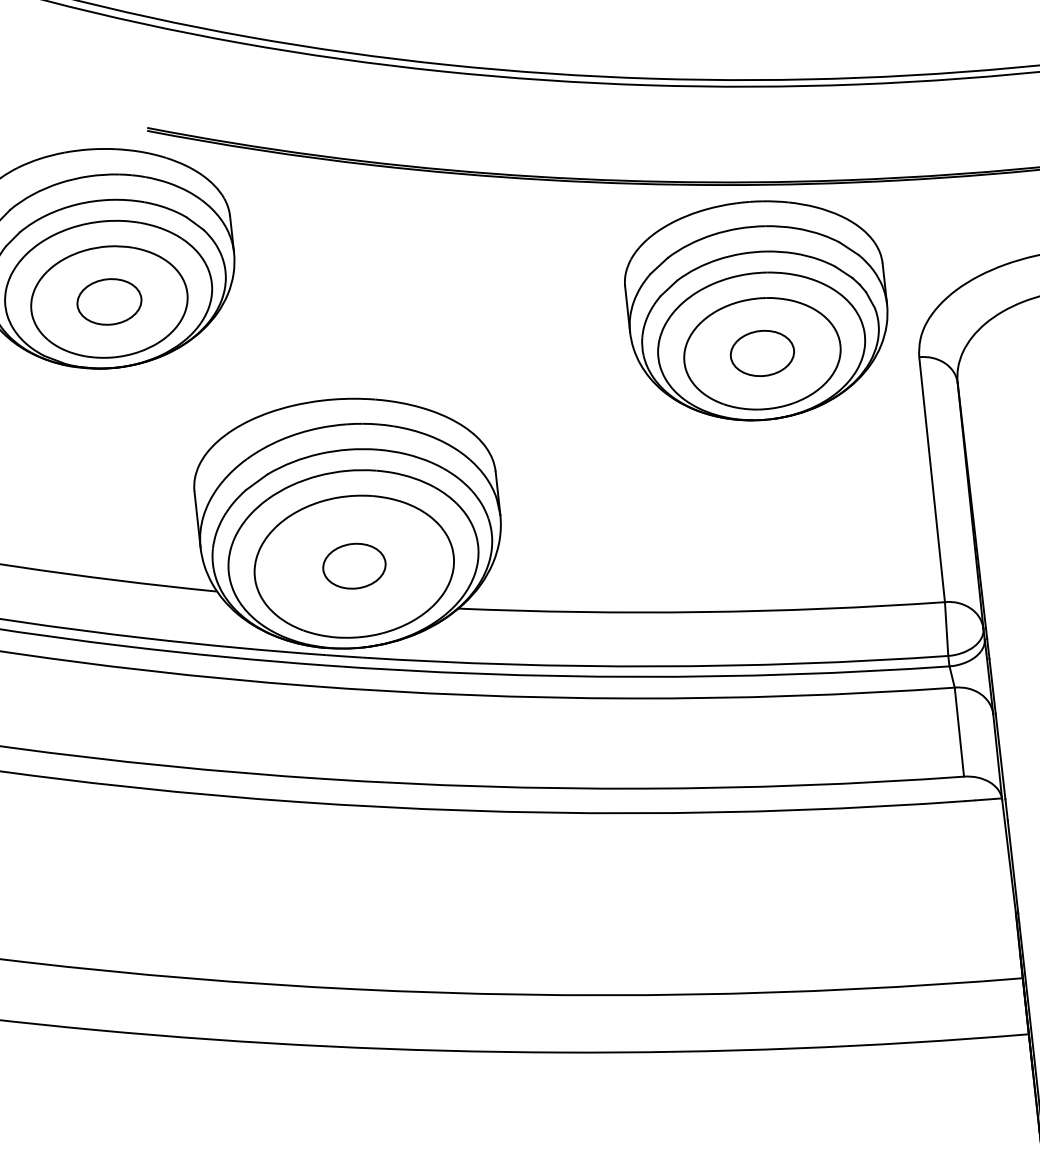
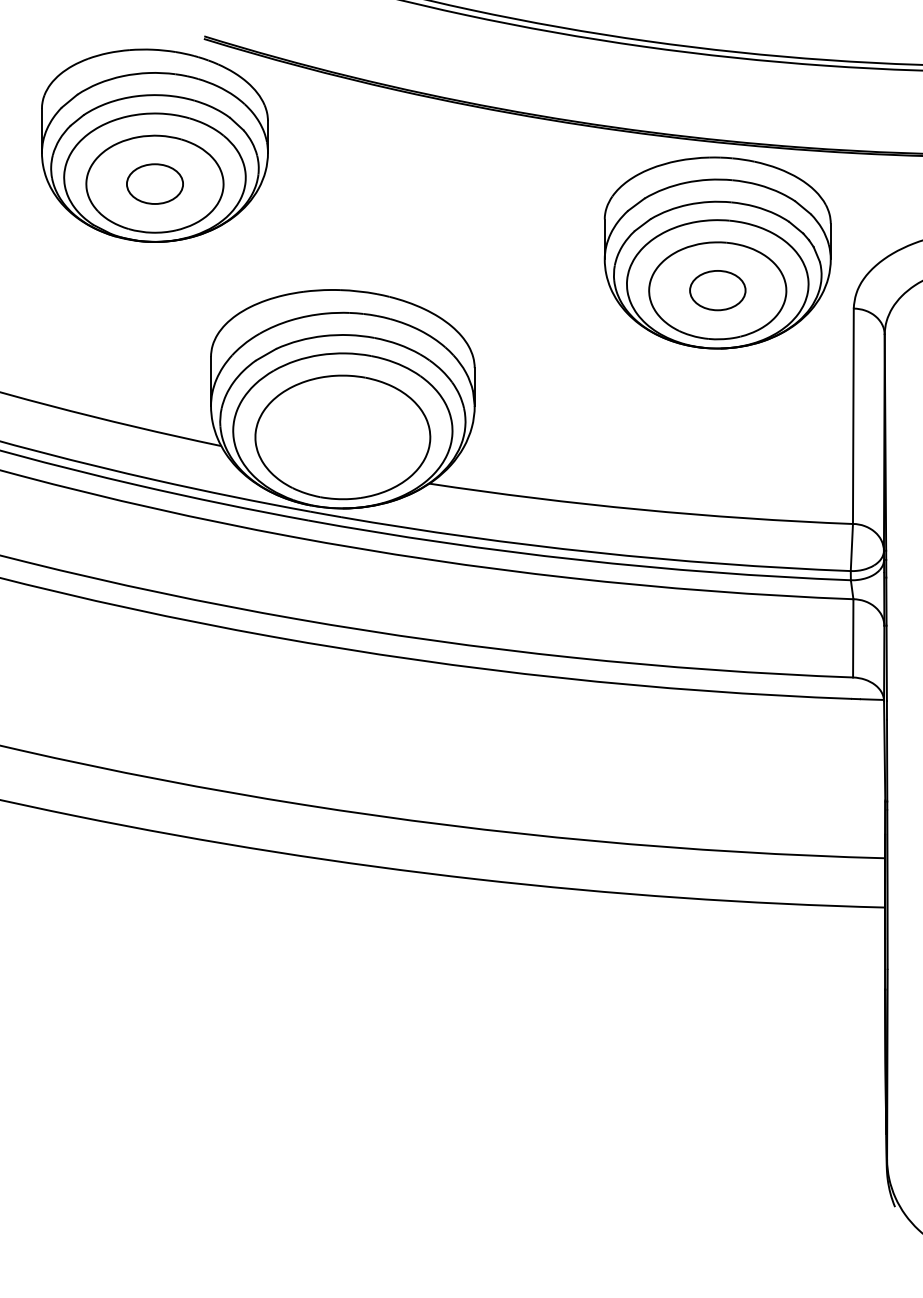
part: (353, 565) -> (342, 436), removed

